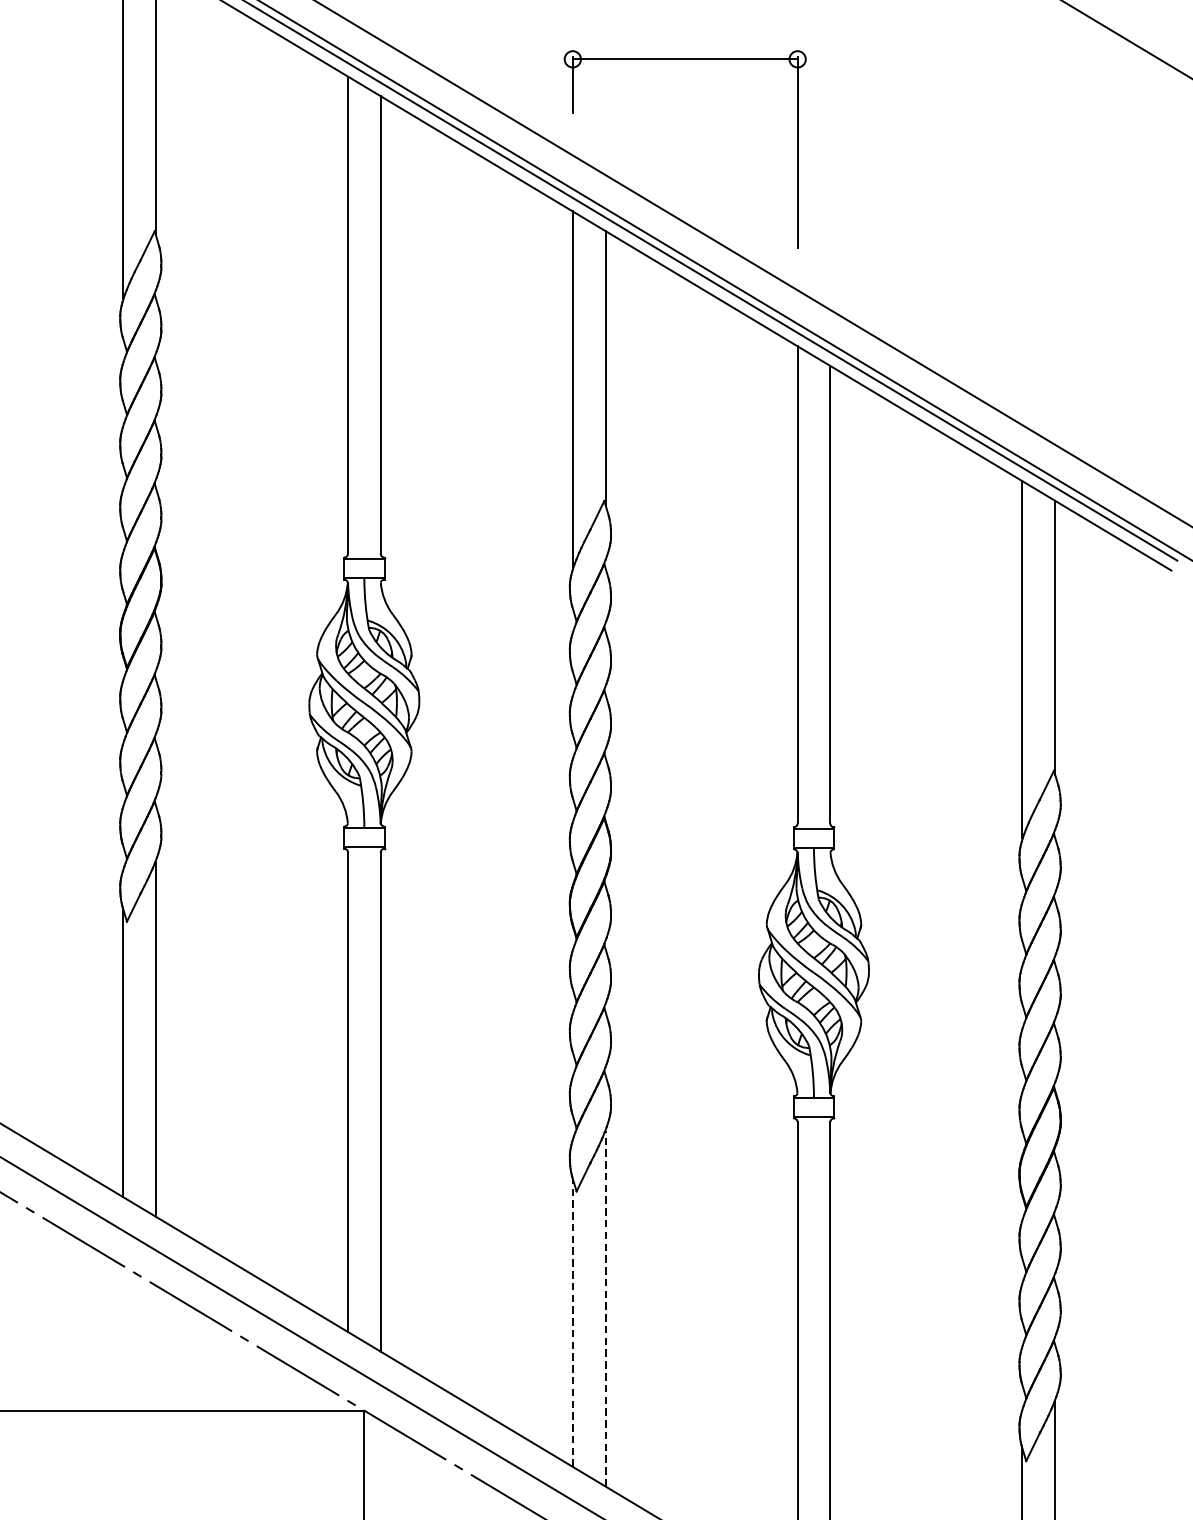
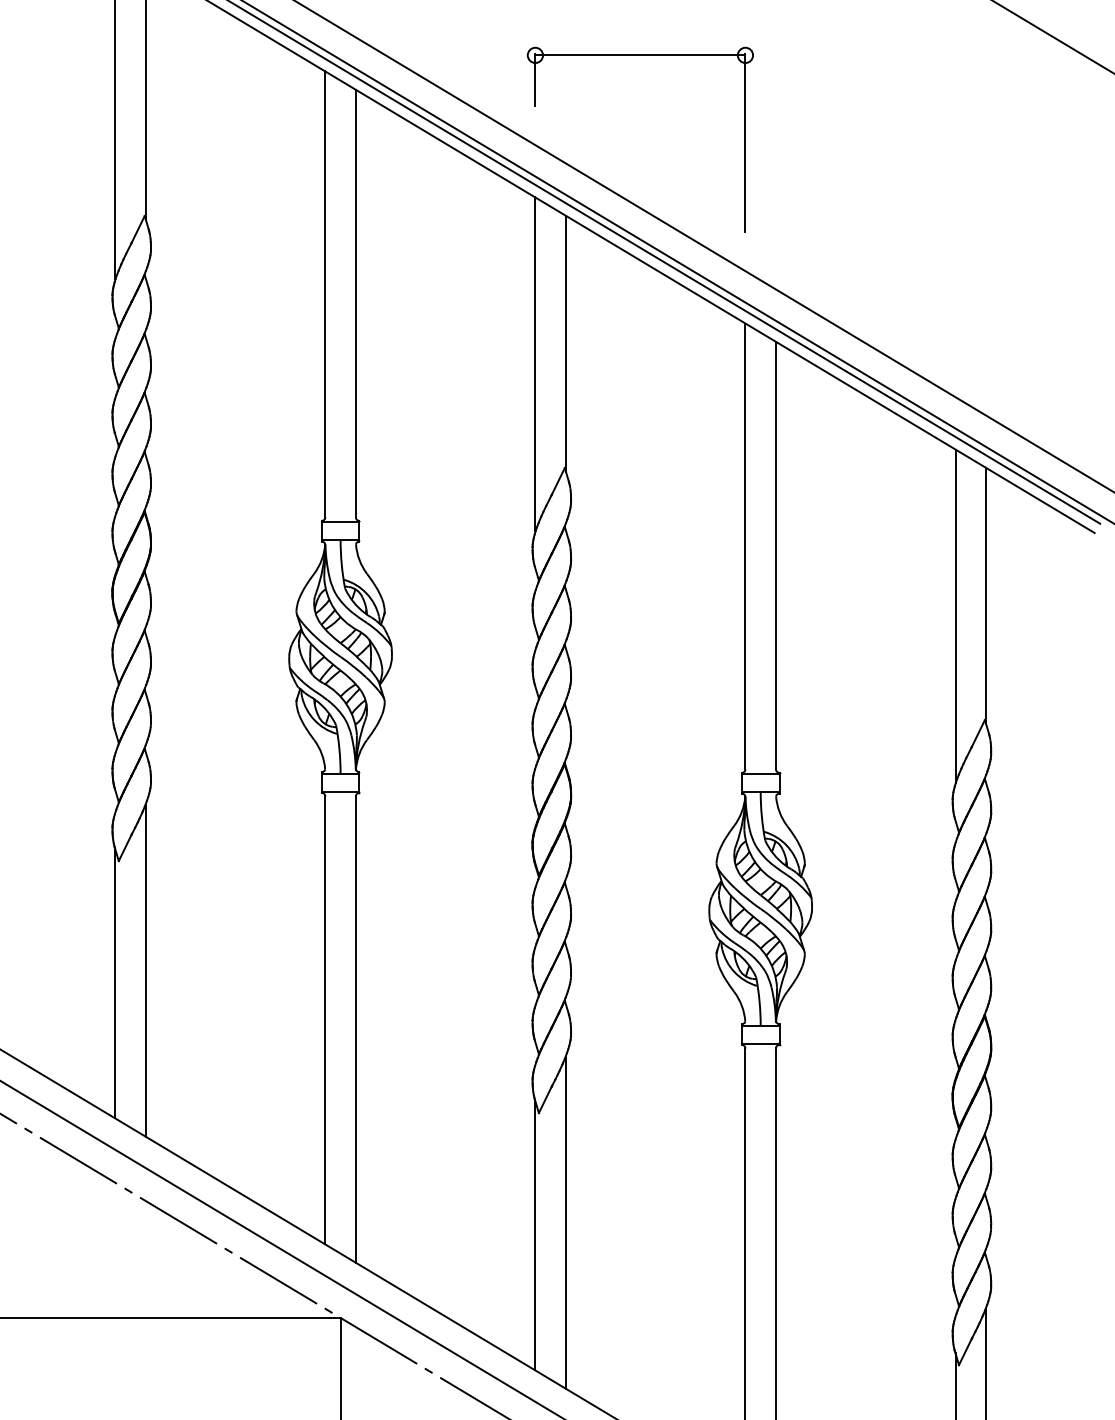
line: (605, 1308) -> (565, 1222), dashed -> solid
line: (572, 1322) -> (535, 1235), dashed -> solid

